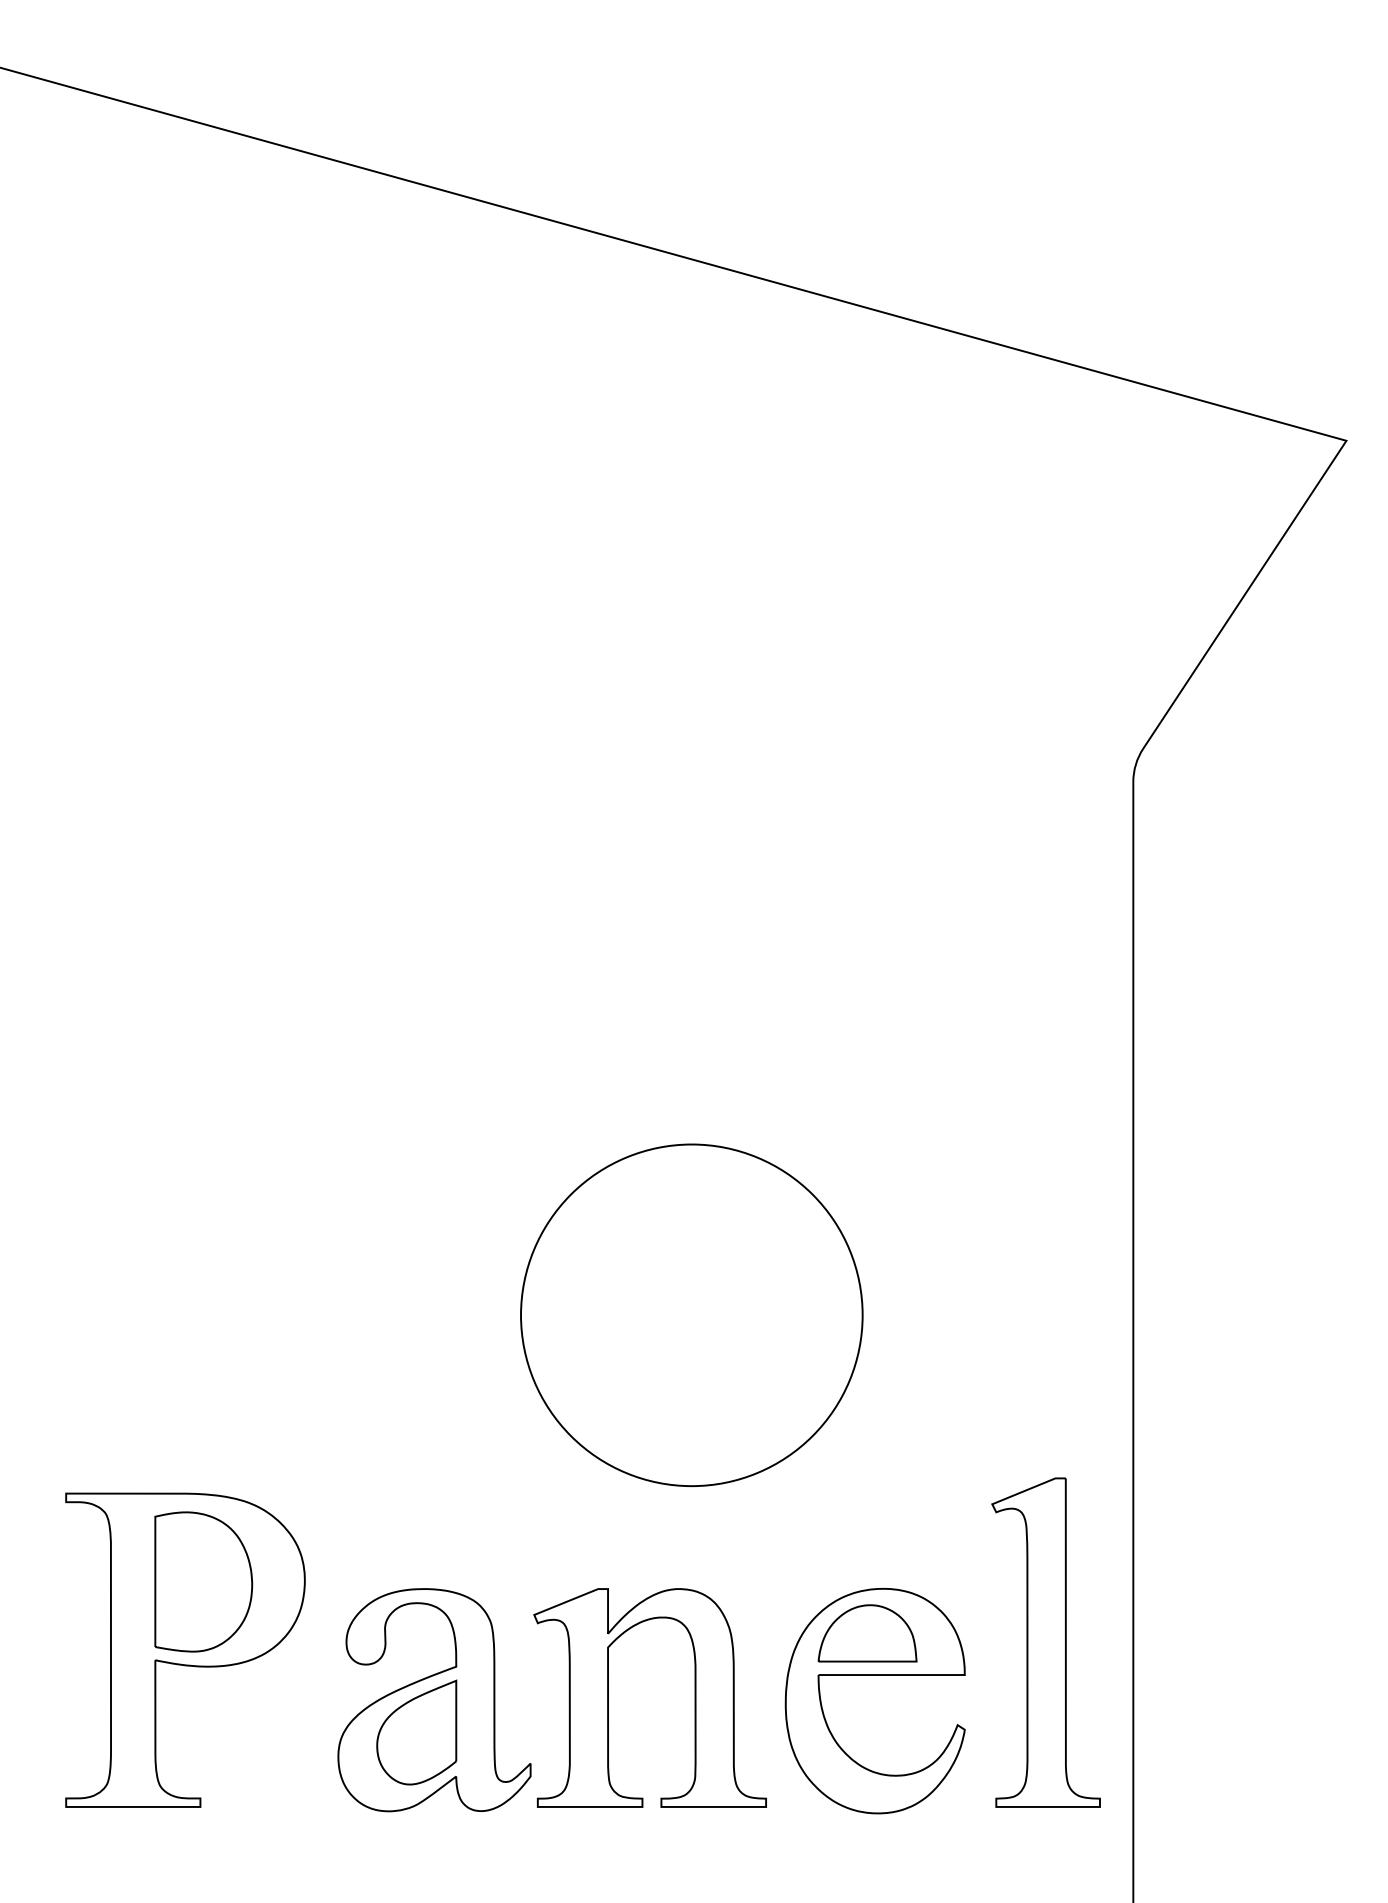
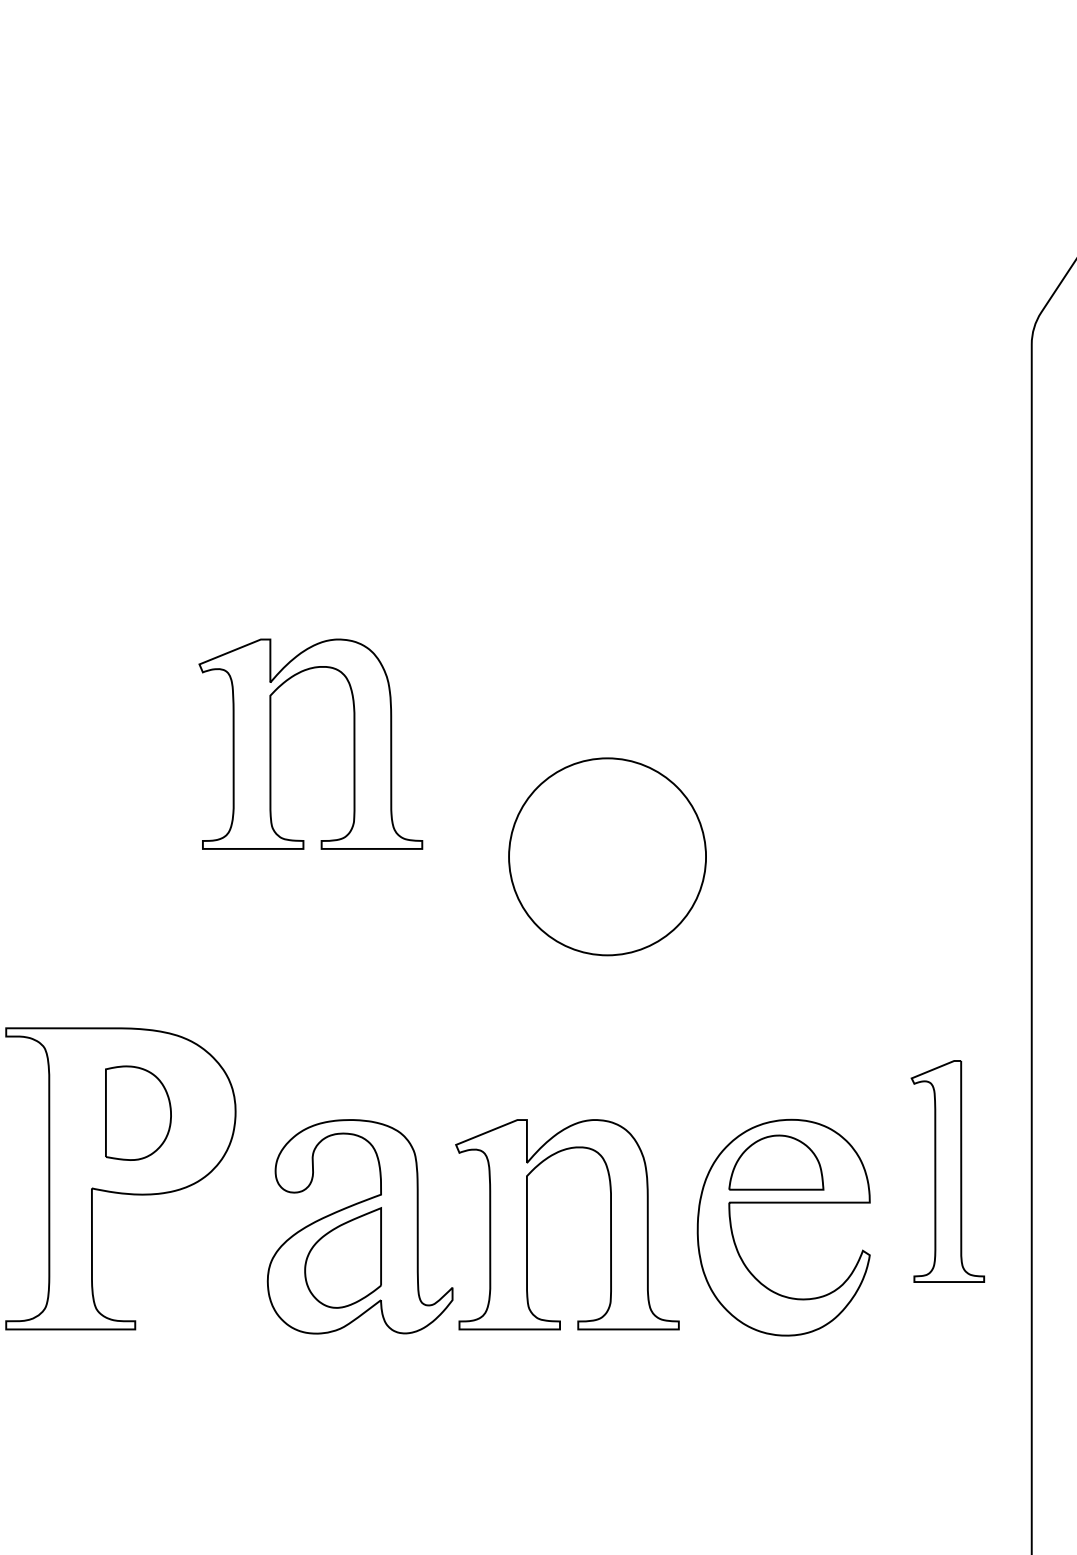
part: (341, 1197) -> (270, 743), added
part: (691, 1314) -> (607, 856), size x0.6
part: (203, 1581) -> (138, 1112), size x0.7
part: (1045, 1642) -> (947, 1171), size x0.7

